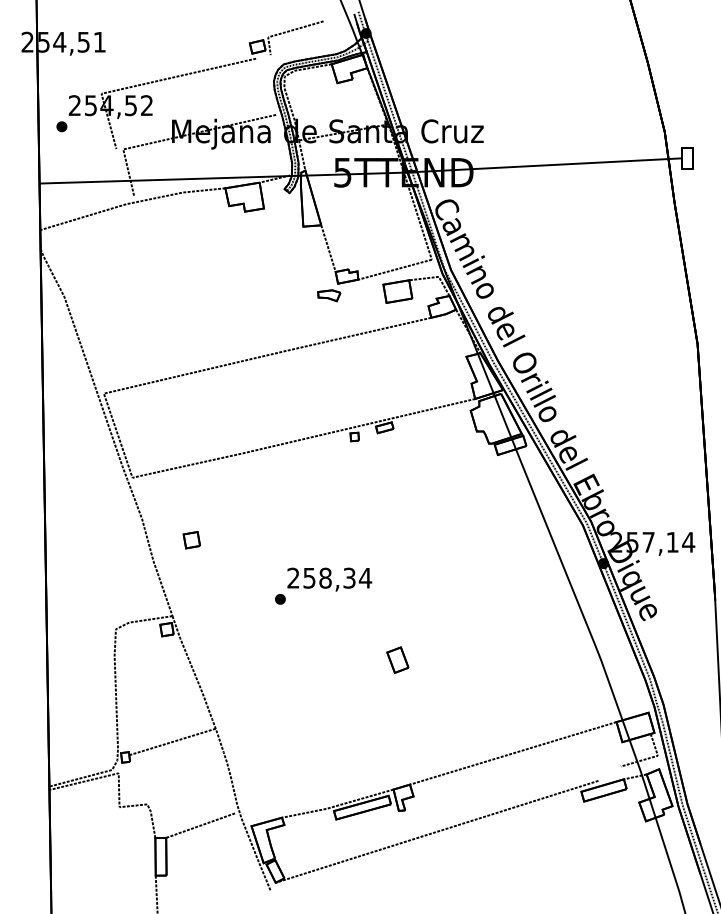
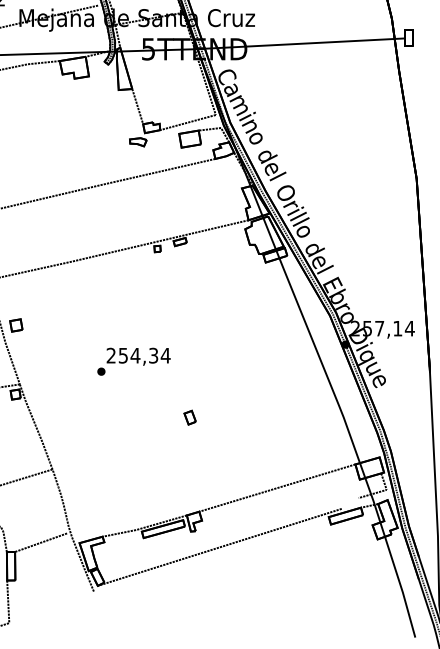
part: (191, 540) -> (16, 325), moved
text: (325, 577) -> (135, 355), 258,34 -> 254,34
part: (397, 660) -> (189, 417), size x0.71

